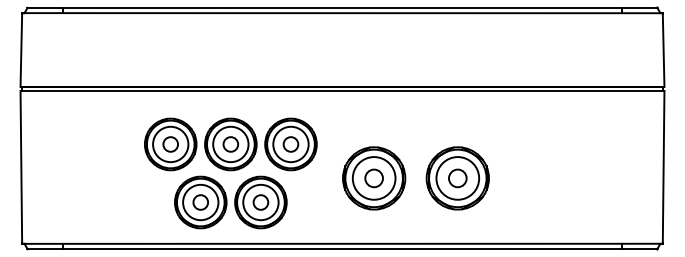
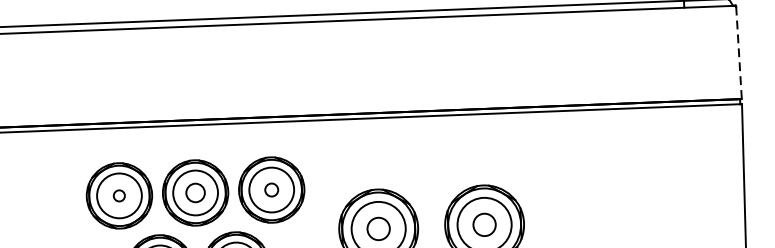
line: (663, 50) -> (738, 52), solid -> dashed
circle: (170, 144) -> (119, 195), size x0.6
circle: (290, 144) -> (271, 190), size x0.7

